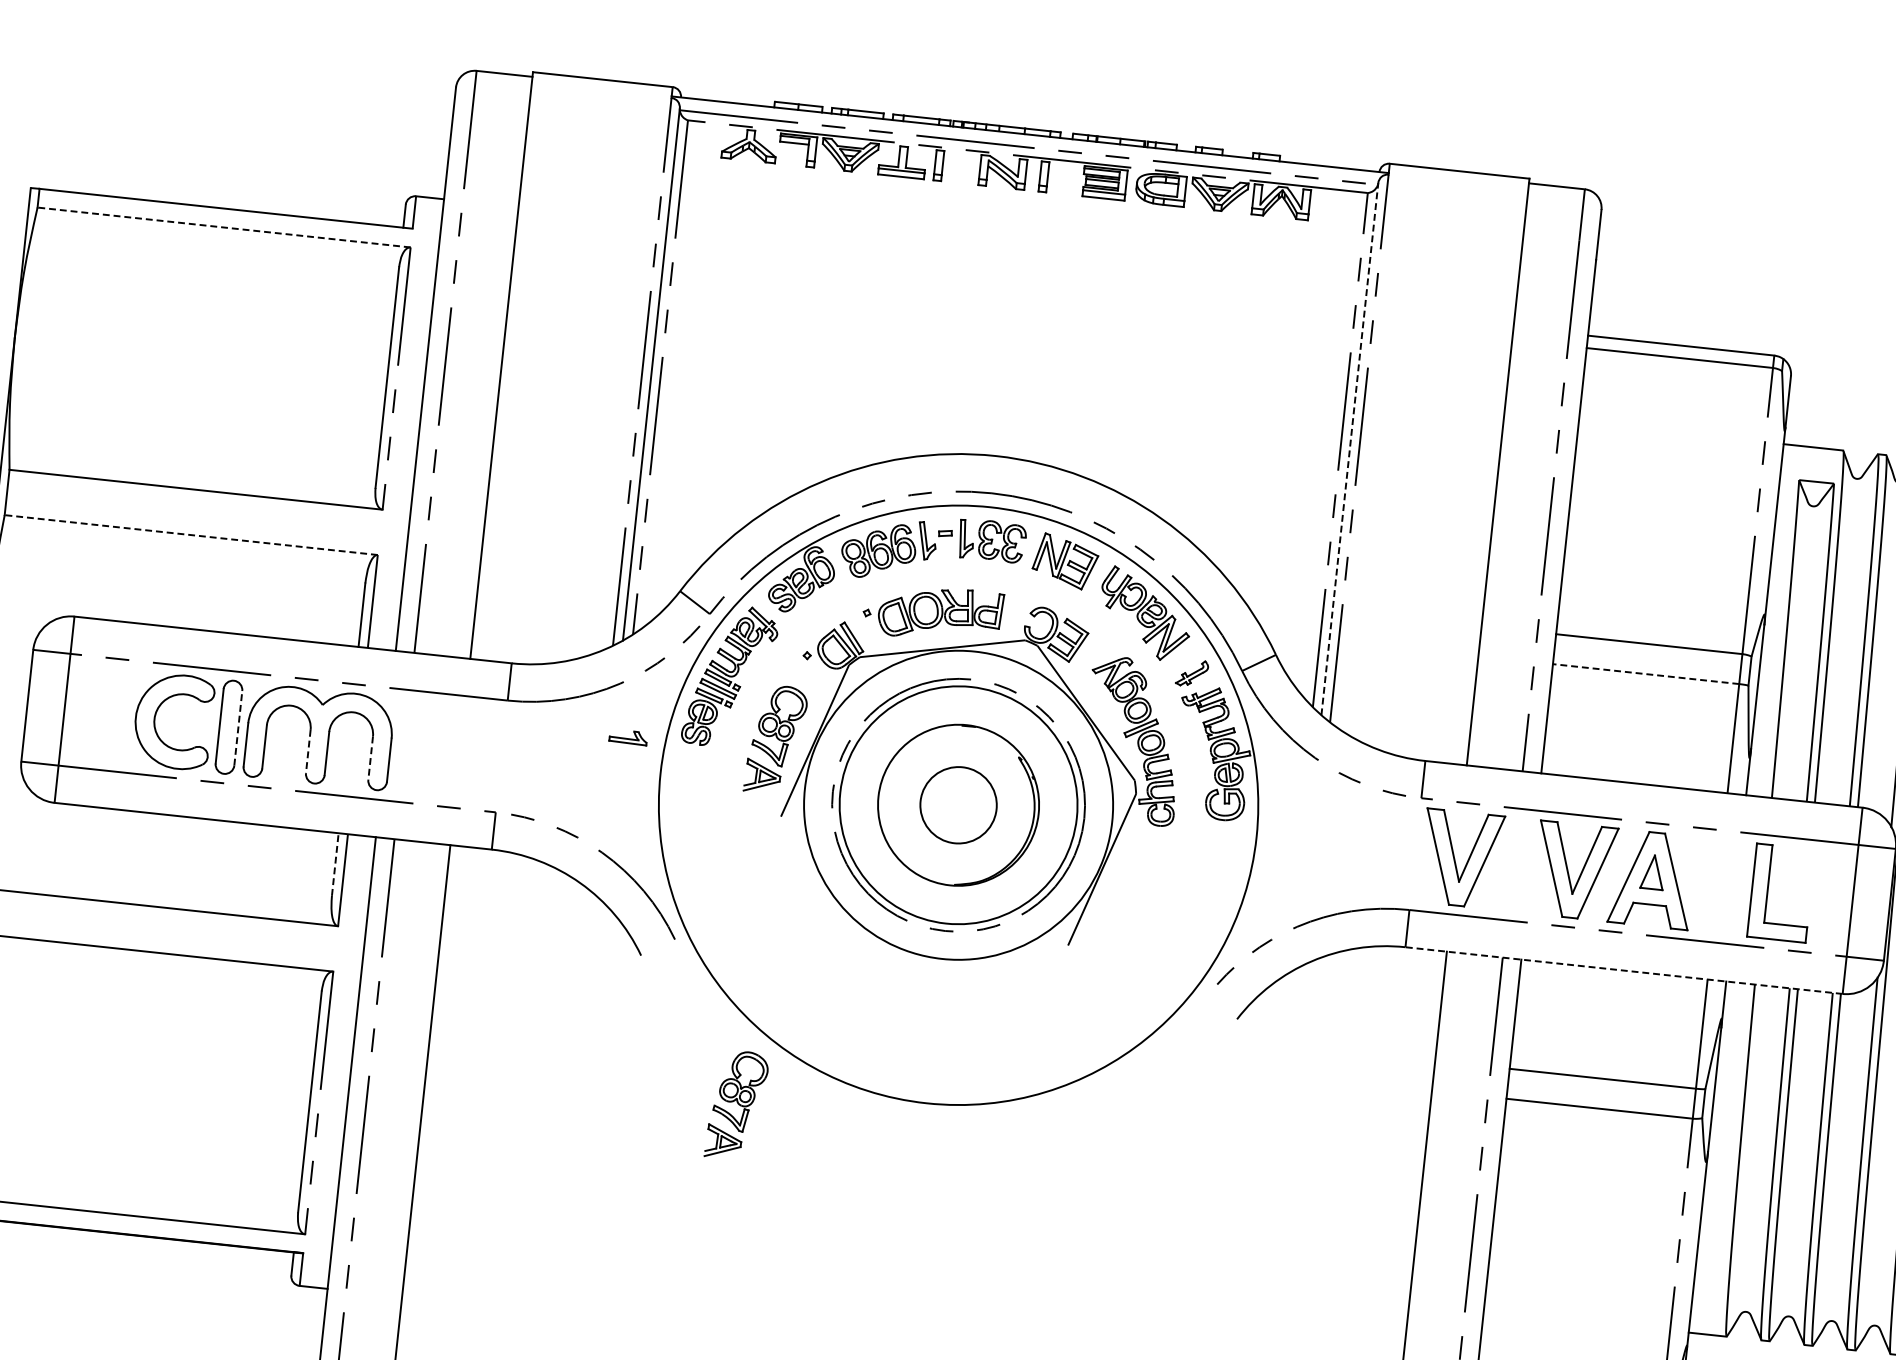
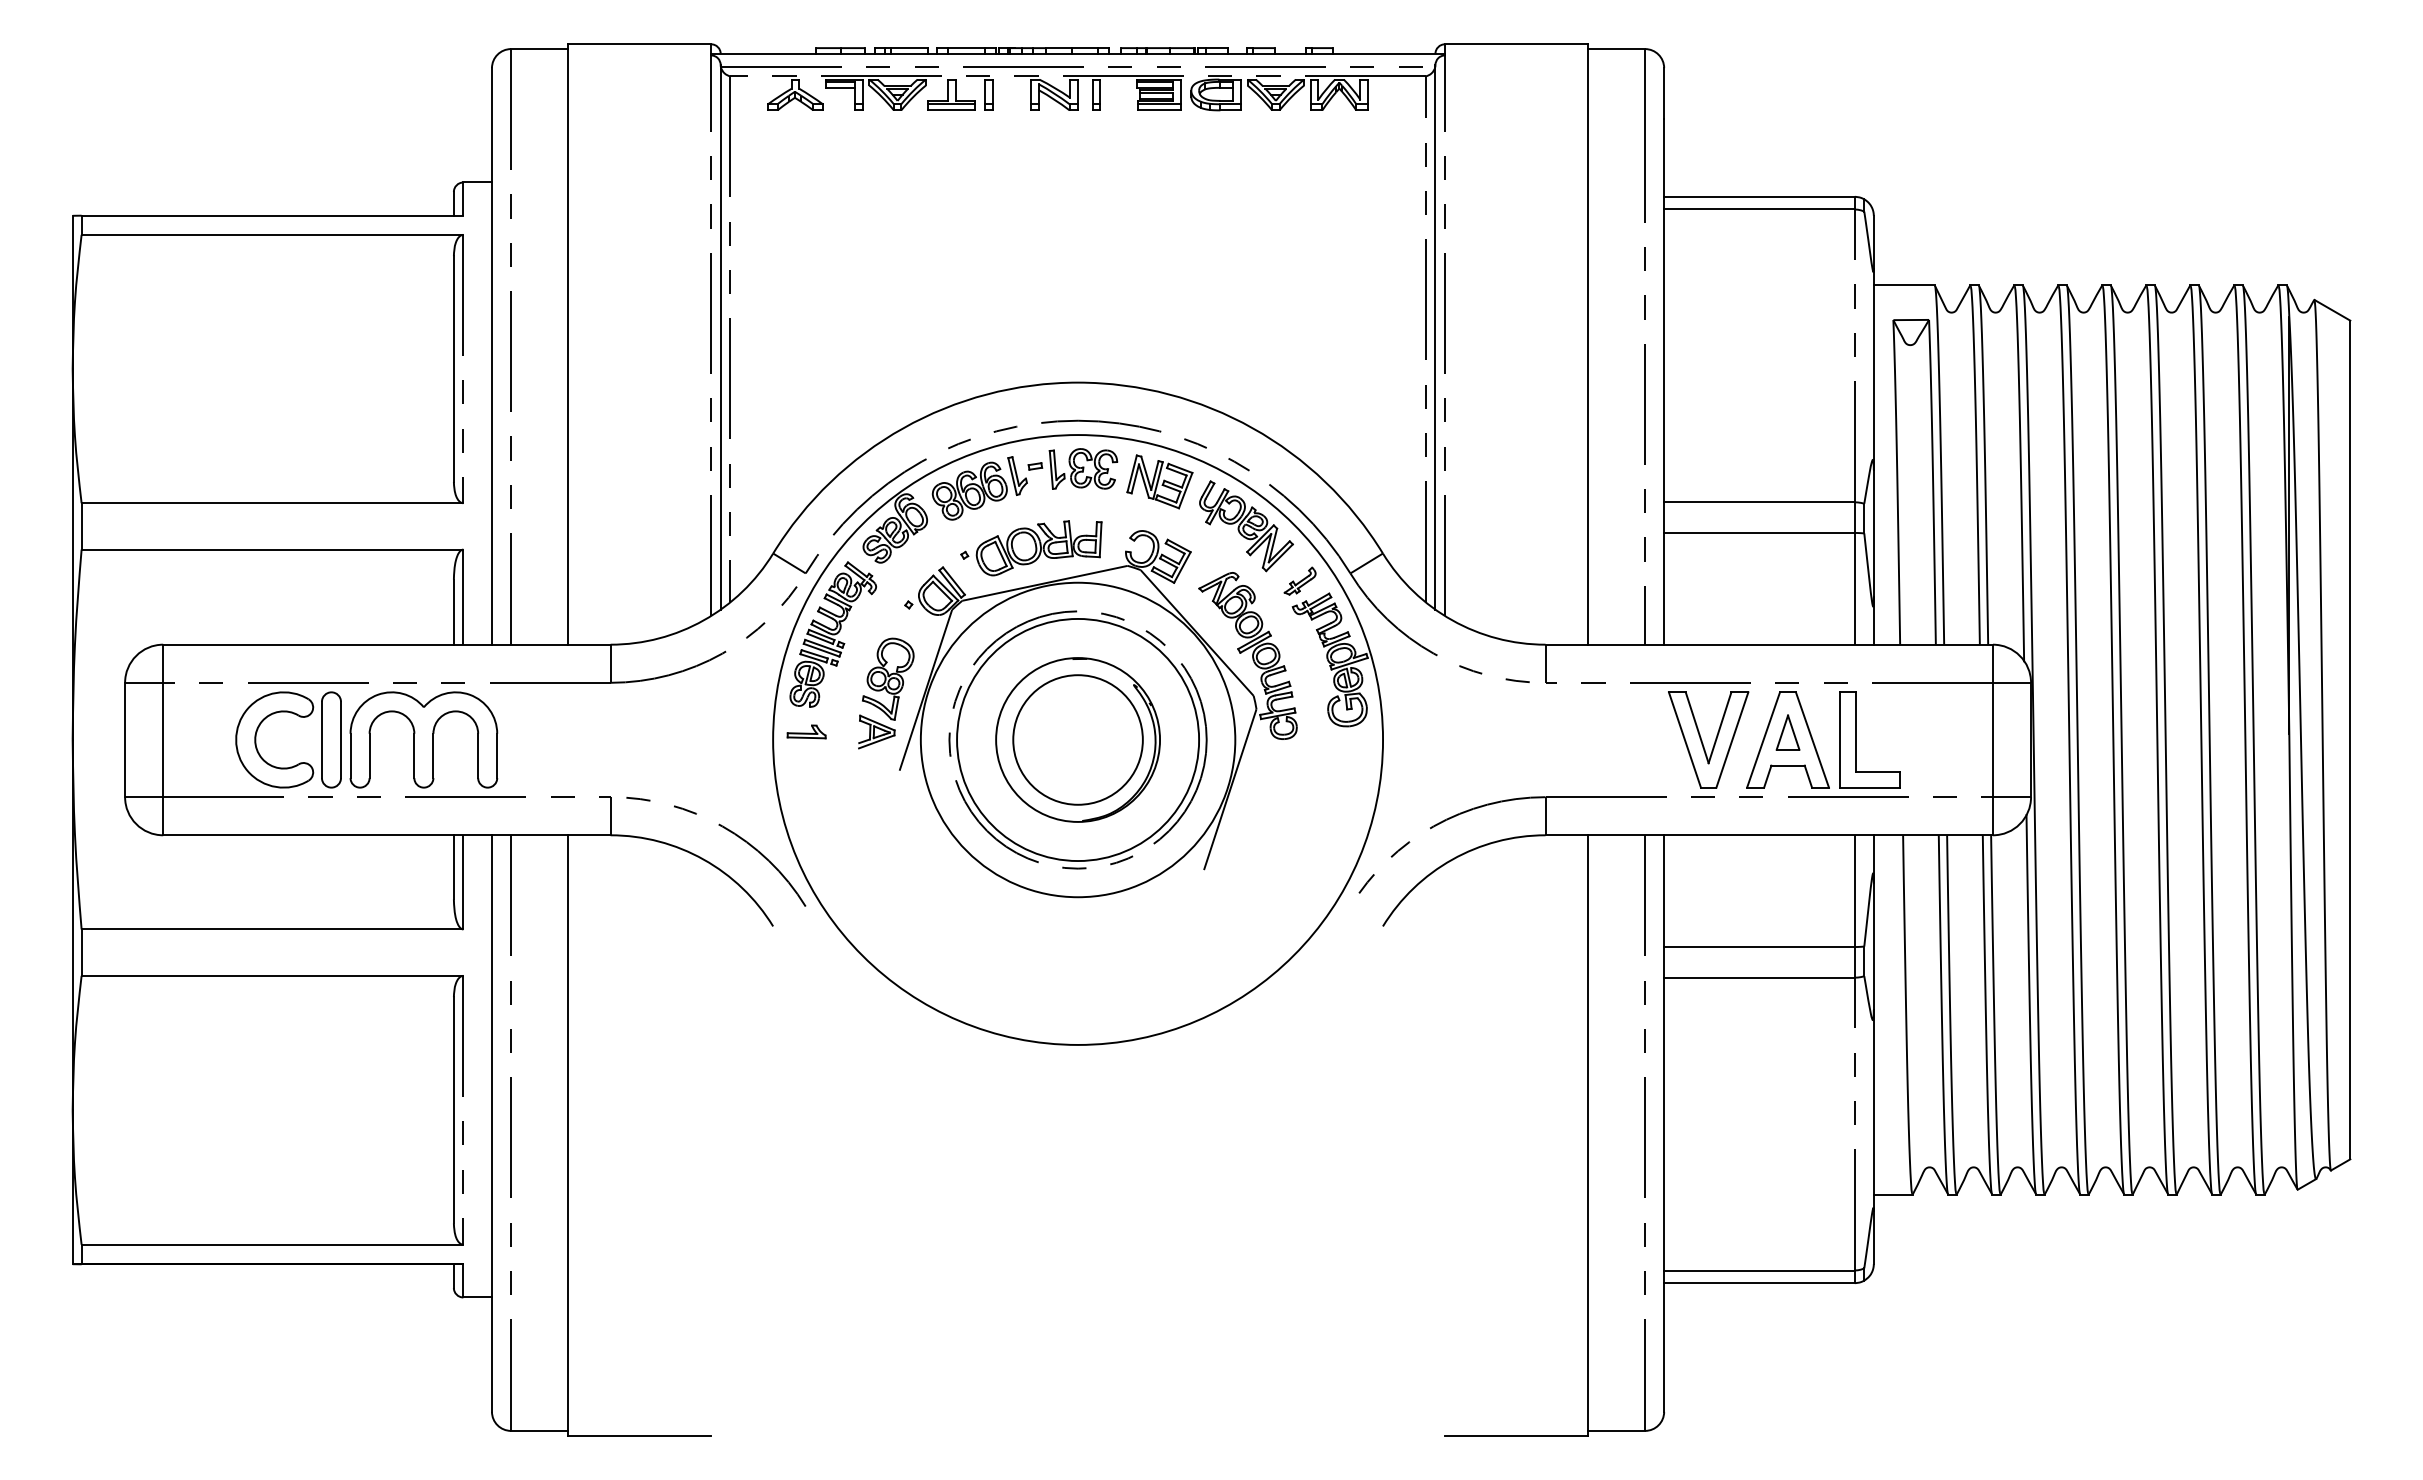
line: (224, 227) -> (272, 234), dashed -> solid
line: (1350, 448) -> (1435, 336), dashed -> solid
line: (191, 534) -> (272, 549), dashed -> solid
line: (1645, 673) -> (1758, 532), dashed -> solid
line: (238, 727) -> (341, 739), dashed -> solid
part: (628, 736) -> (806, 731), moved
line: (308, 752) -> (414, 756), dashed -> solid
line: (370, 758) -> (478, 756), dashed -> solid
circle: (958, 804) -> (1077, 739), size x1.67
part: (1455, 858) -> (1586, 740), removed
line: (335, 863) -> (453, 866), dashed -> solid
part: (1768, 891) -> (1856, 739), moved
line: (1624, 970) -> (1769, 835), dashed -> solid
part: (737, 1105) -> (886, 1067), removed

